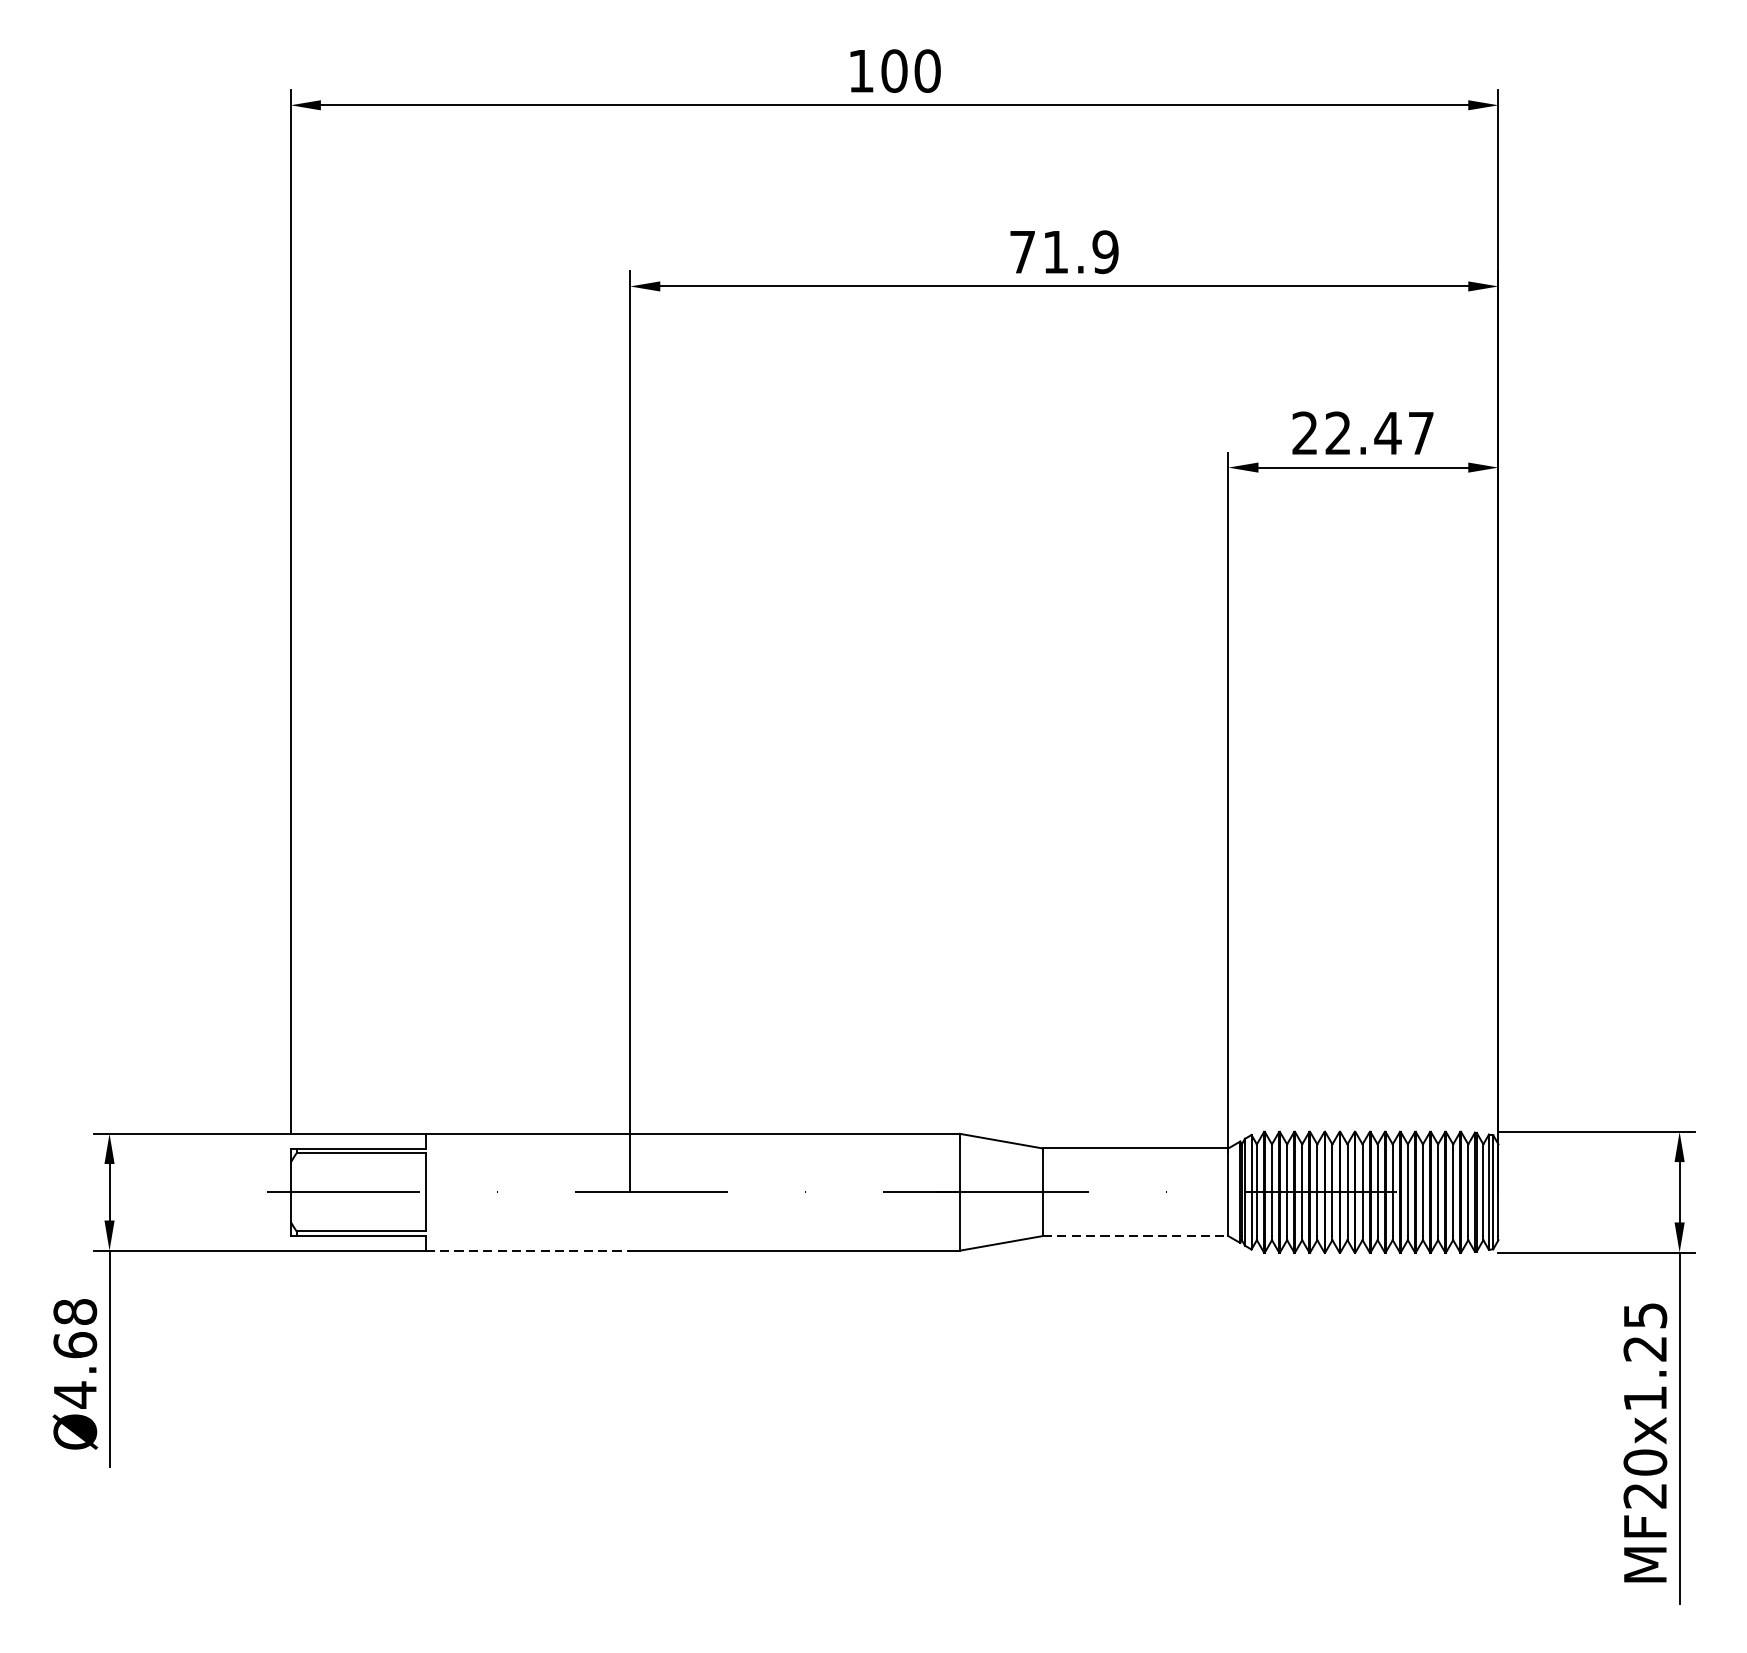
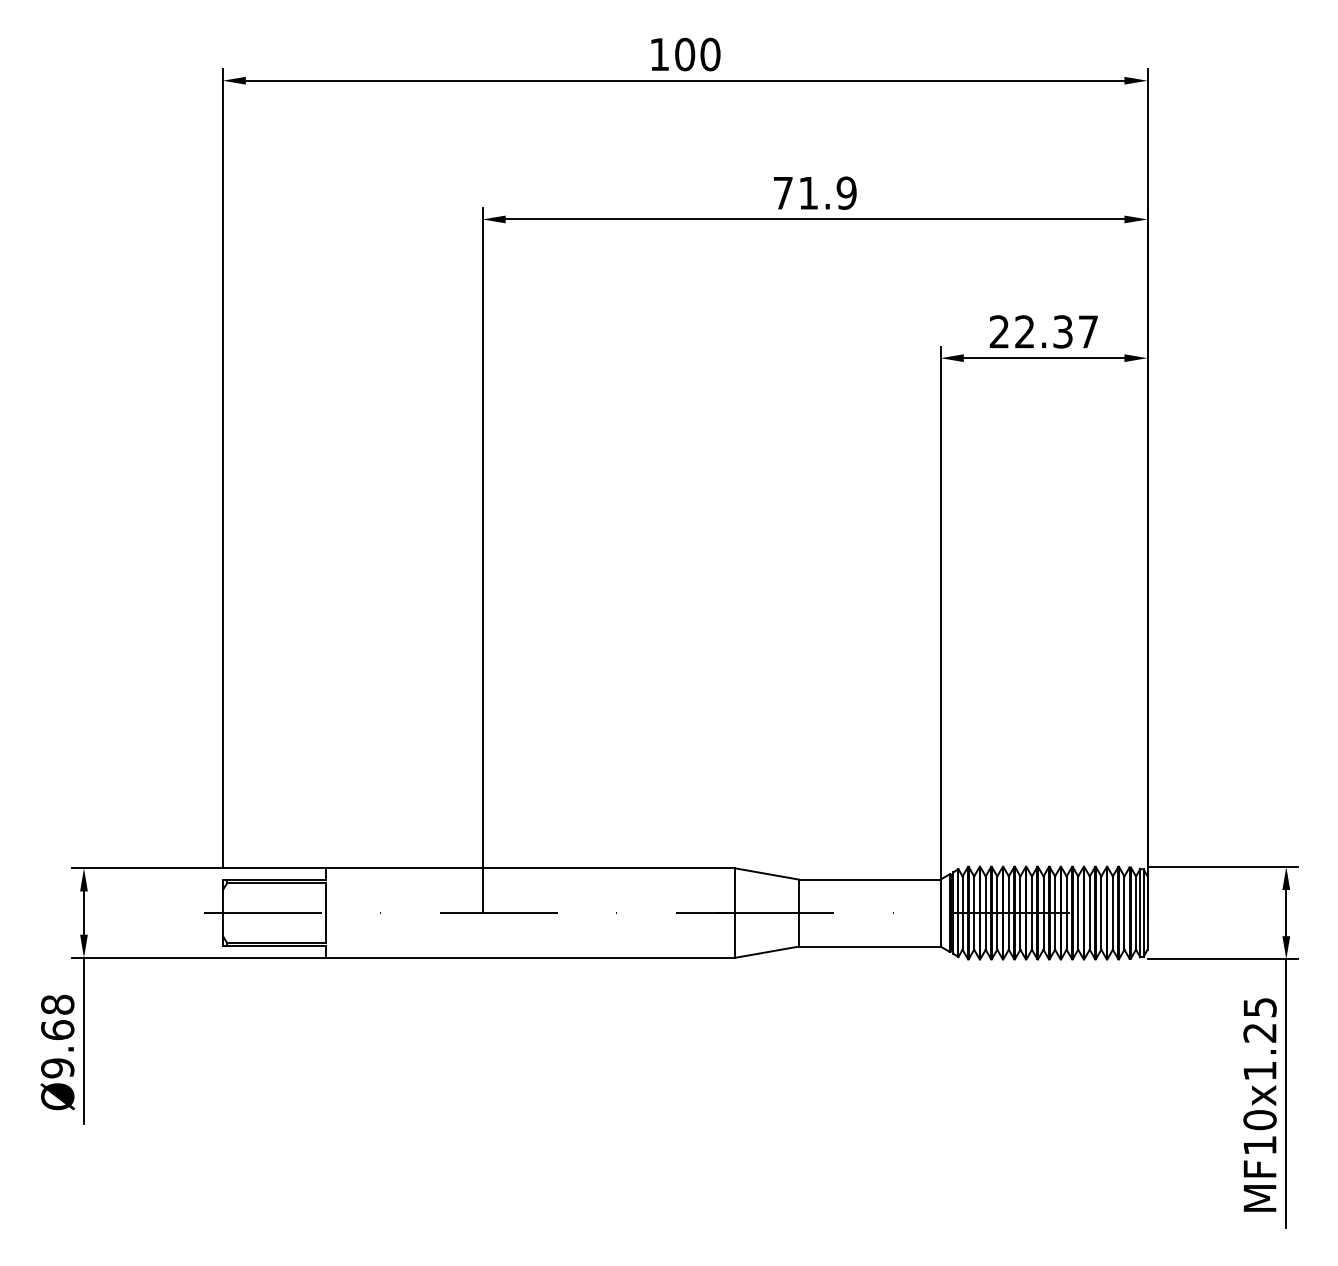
text: (1387, 432) -> (1062, 331), 22.47 -> 22.37
line: (1135, 1235) -> (869, 946), dashed -> solid
line: (528, 1250) -> (404, 957), dashed -> solid
text: (74, 1393) -> (57, 1067), Ø4.68 -> Ø9.68
text: (1644, 1495) -> (1259, 1145), MF20x1.25 -> MF10x1.25

